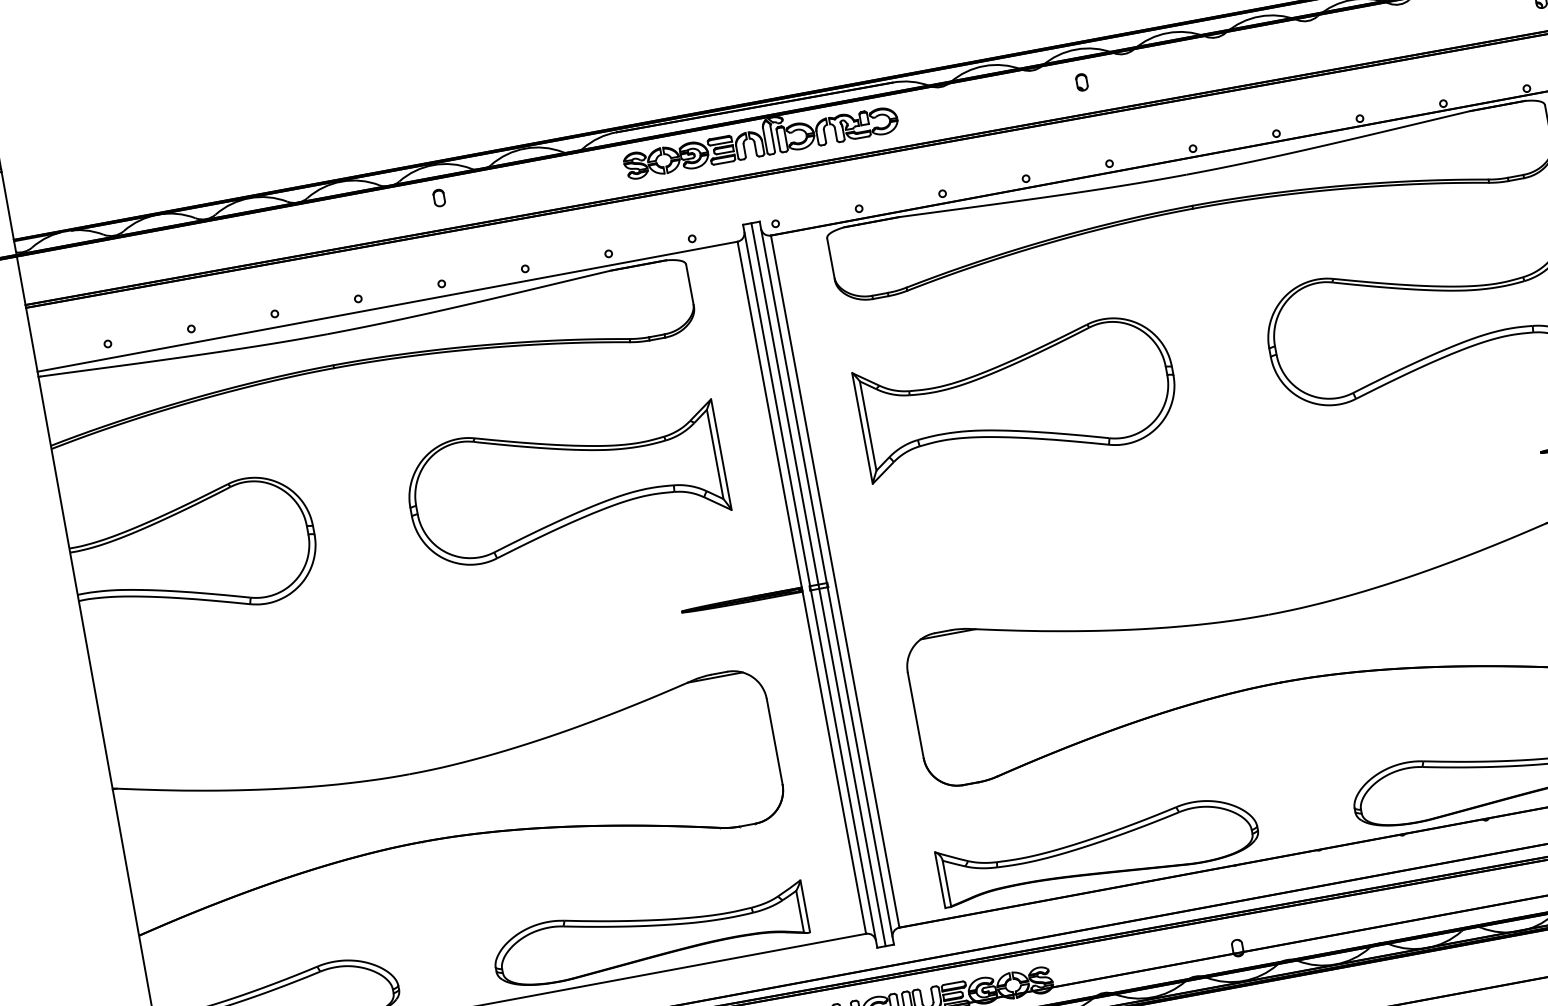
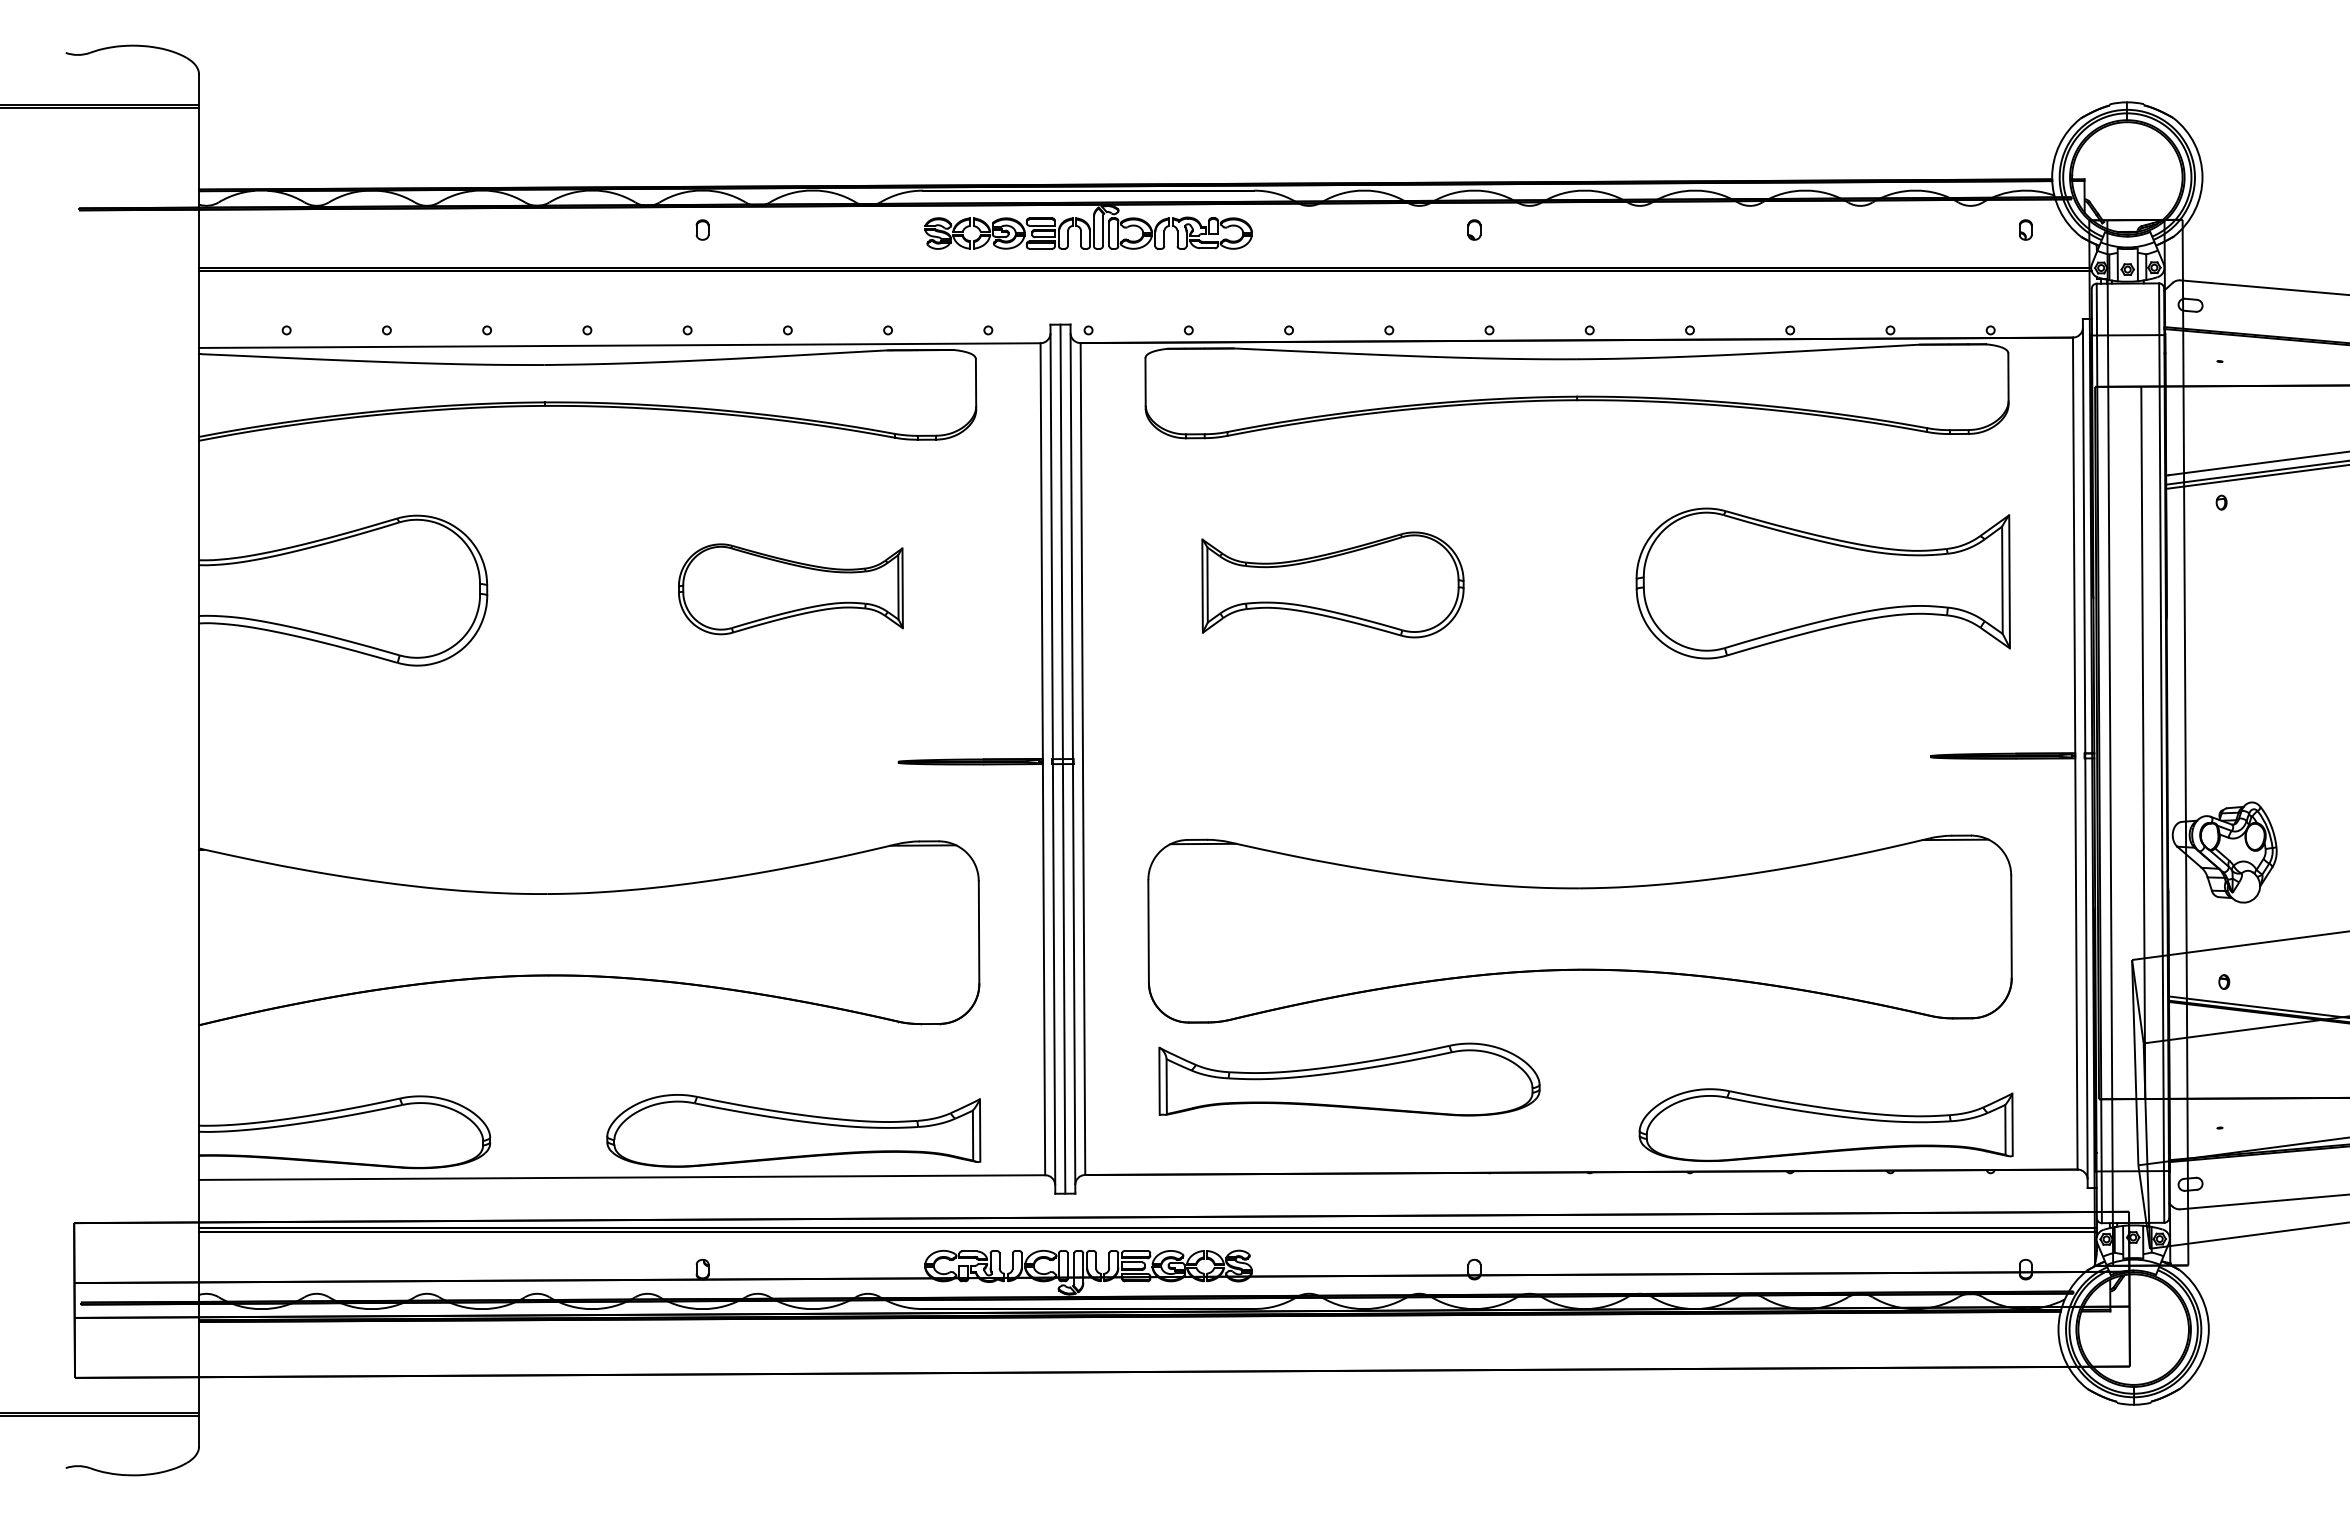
part: (1016, 398) -> (1332, 584), size x0.7
part: (566, 484) -> (790, 589), size x0.6
part: (1098, 850) -> (1349, 1079), moved

